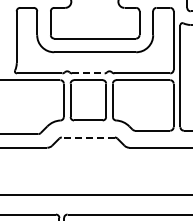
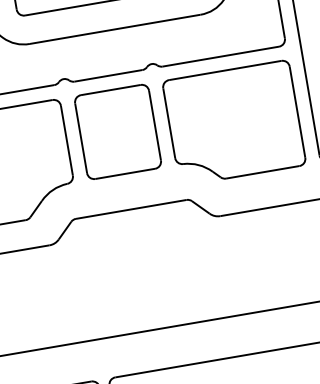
line: (88, 73) -> (108, 76), dashed -> solid
line: (88, 137) -> (131, 209), dashed -> solid

